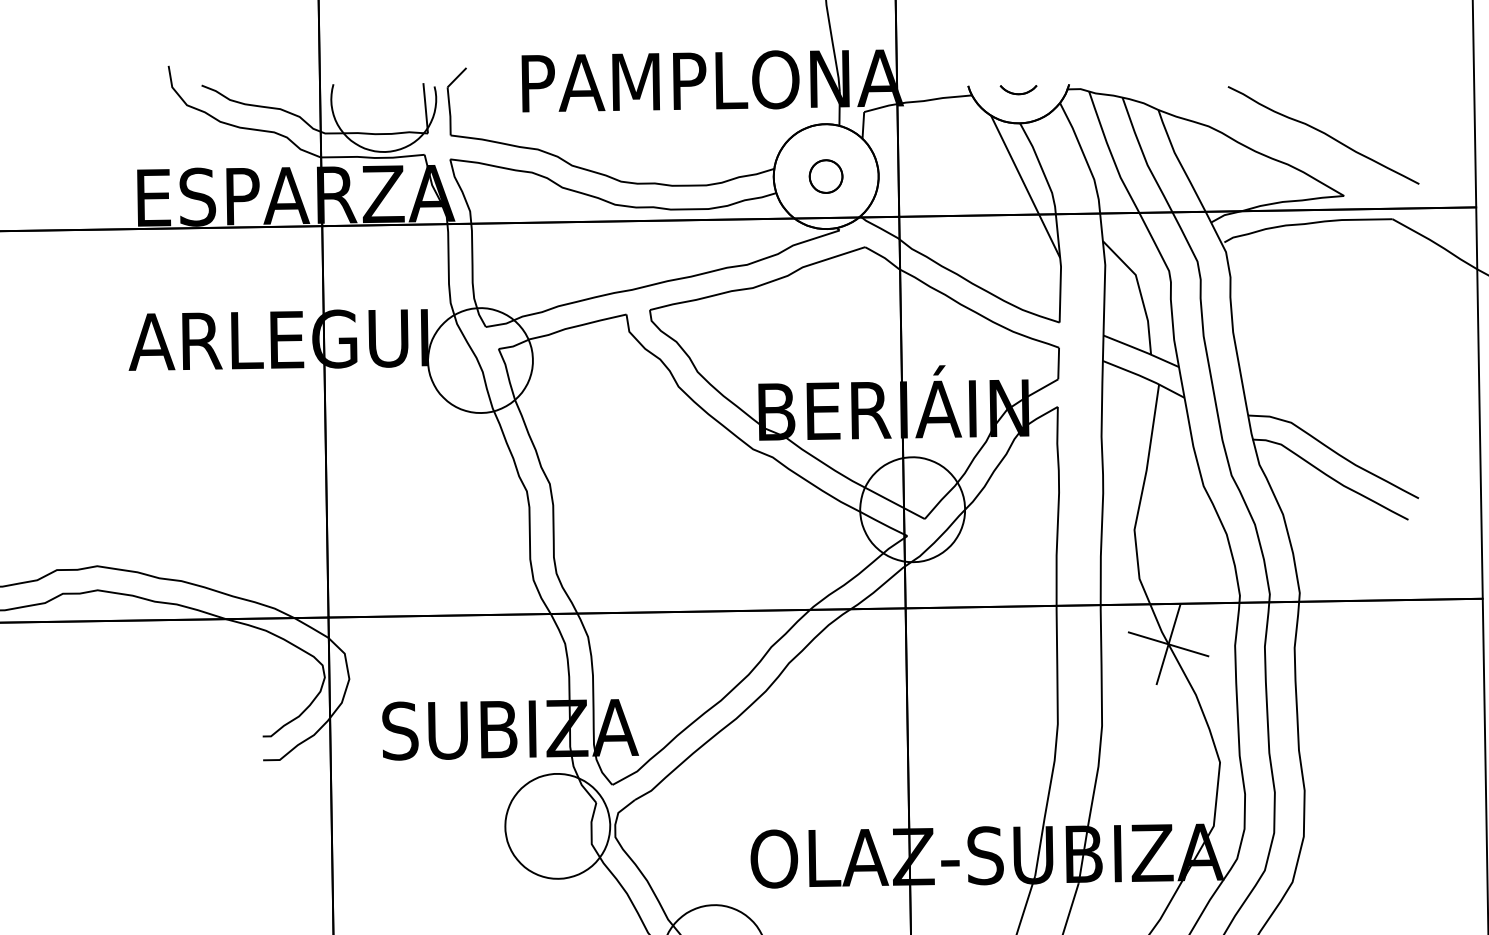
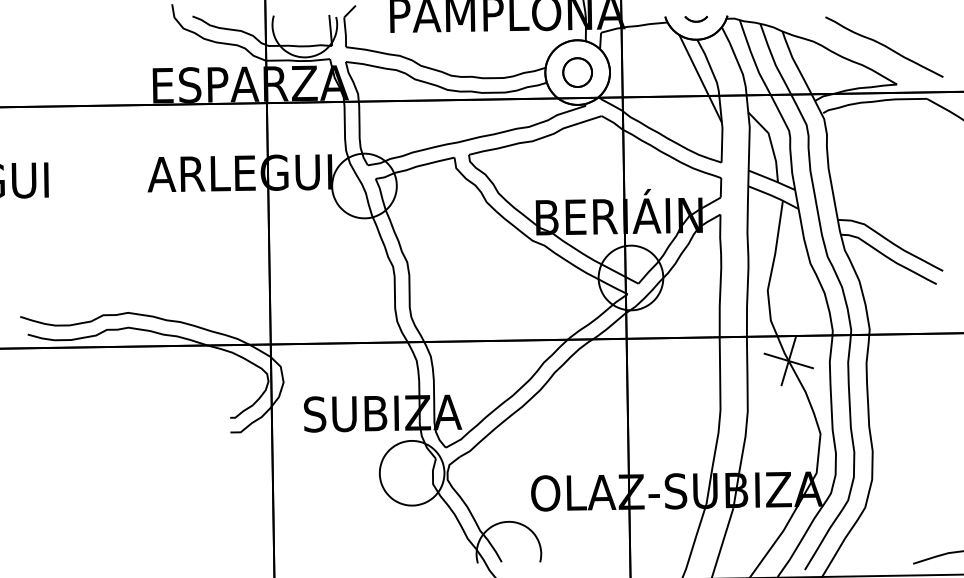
part: (825, 176) -> (577, 72), size x1.43

